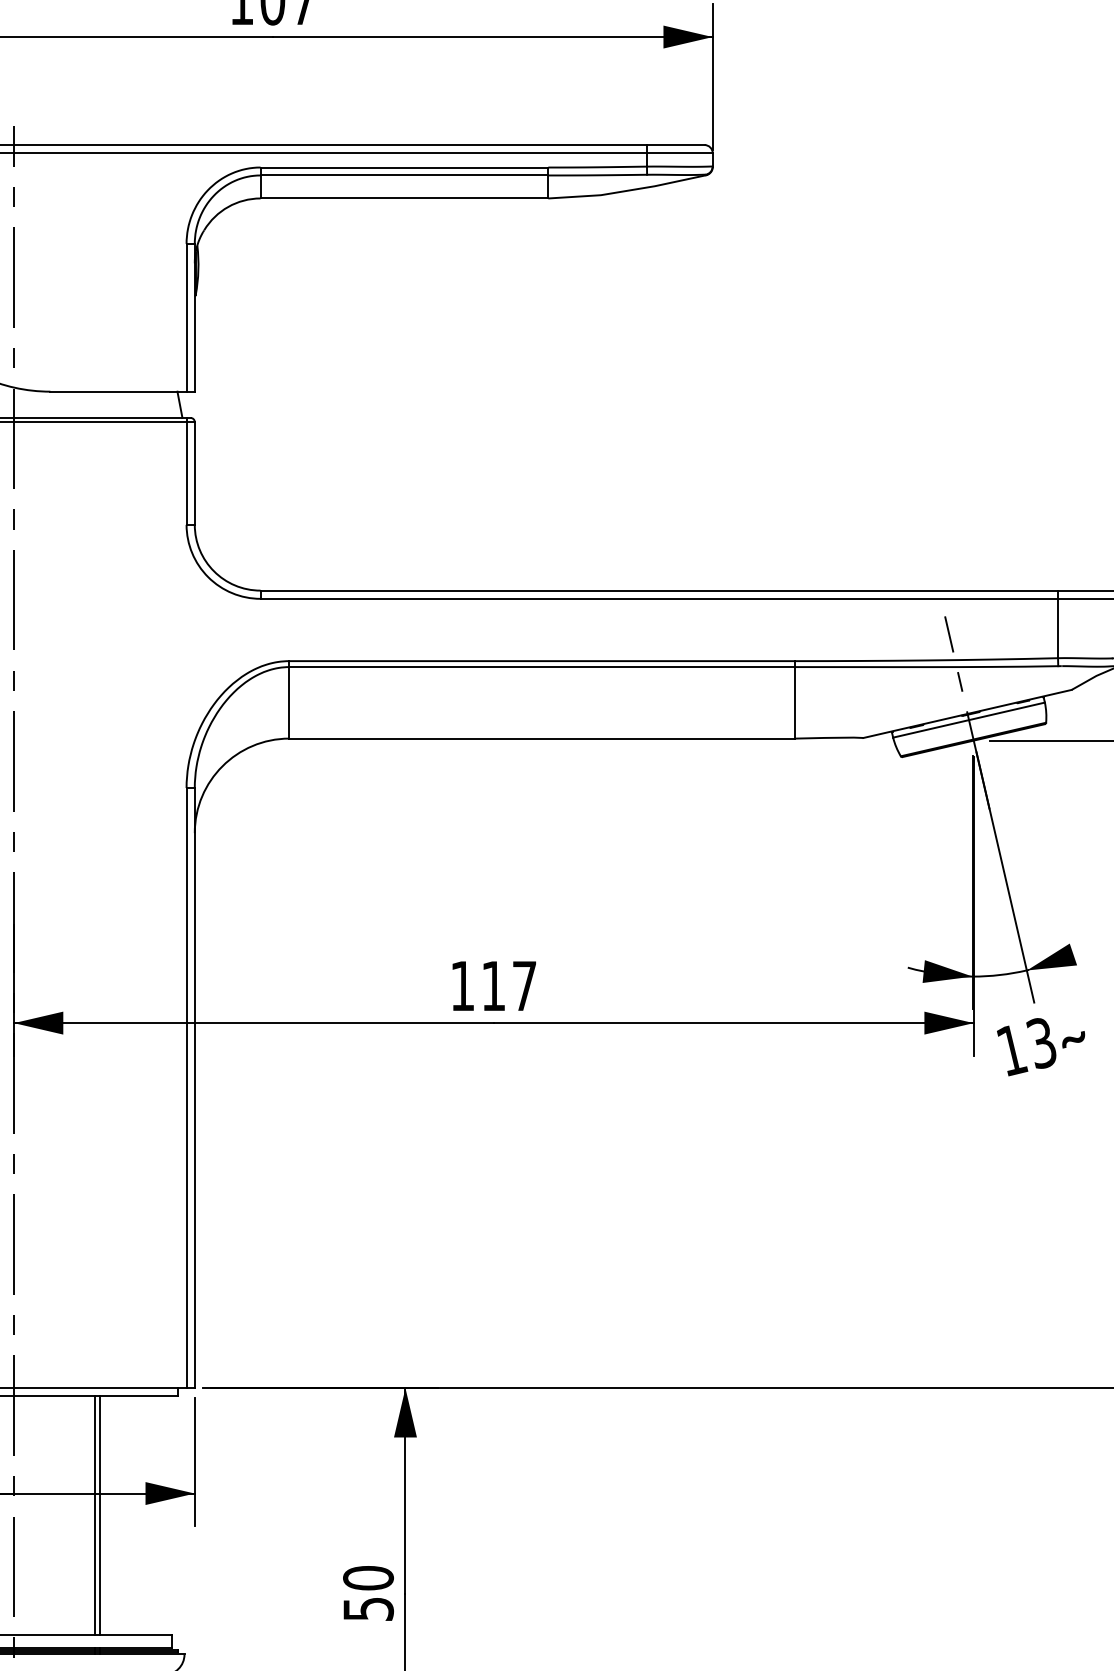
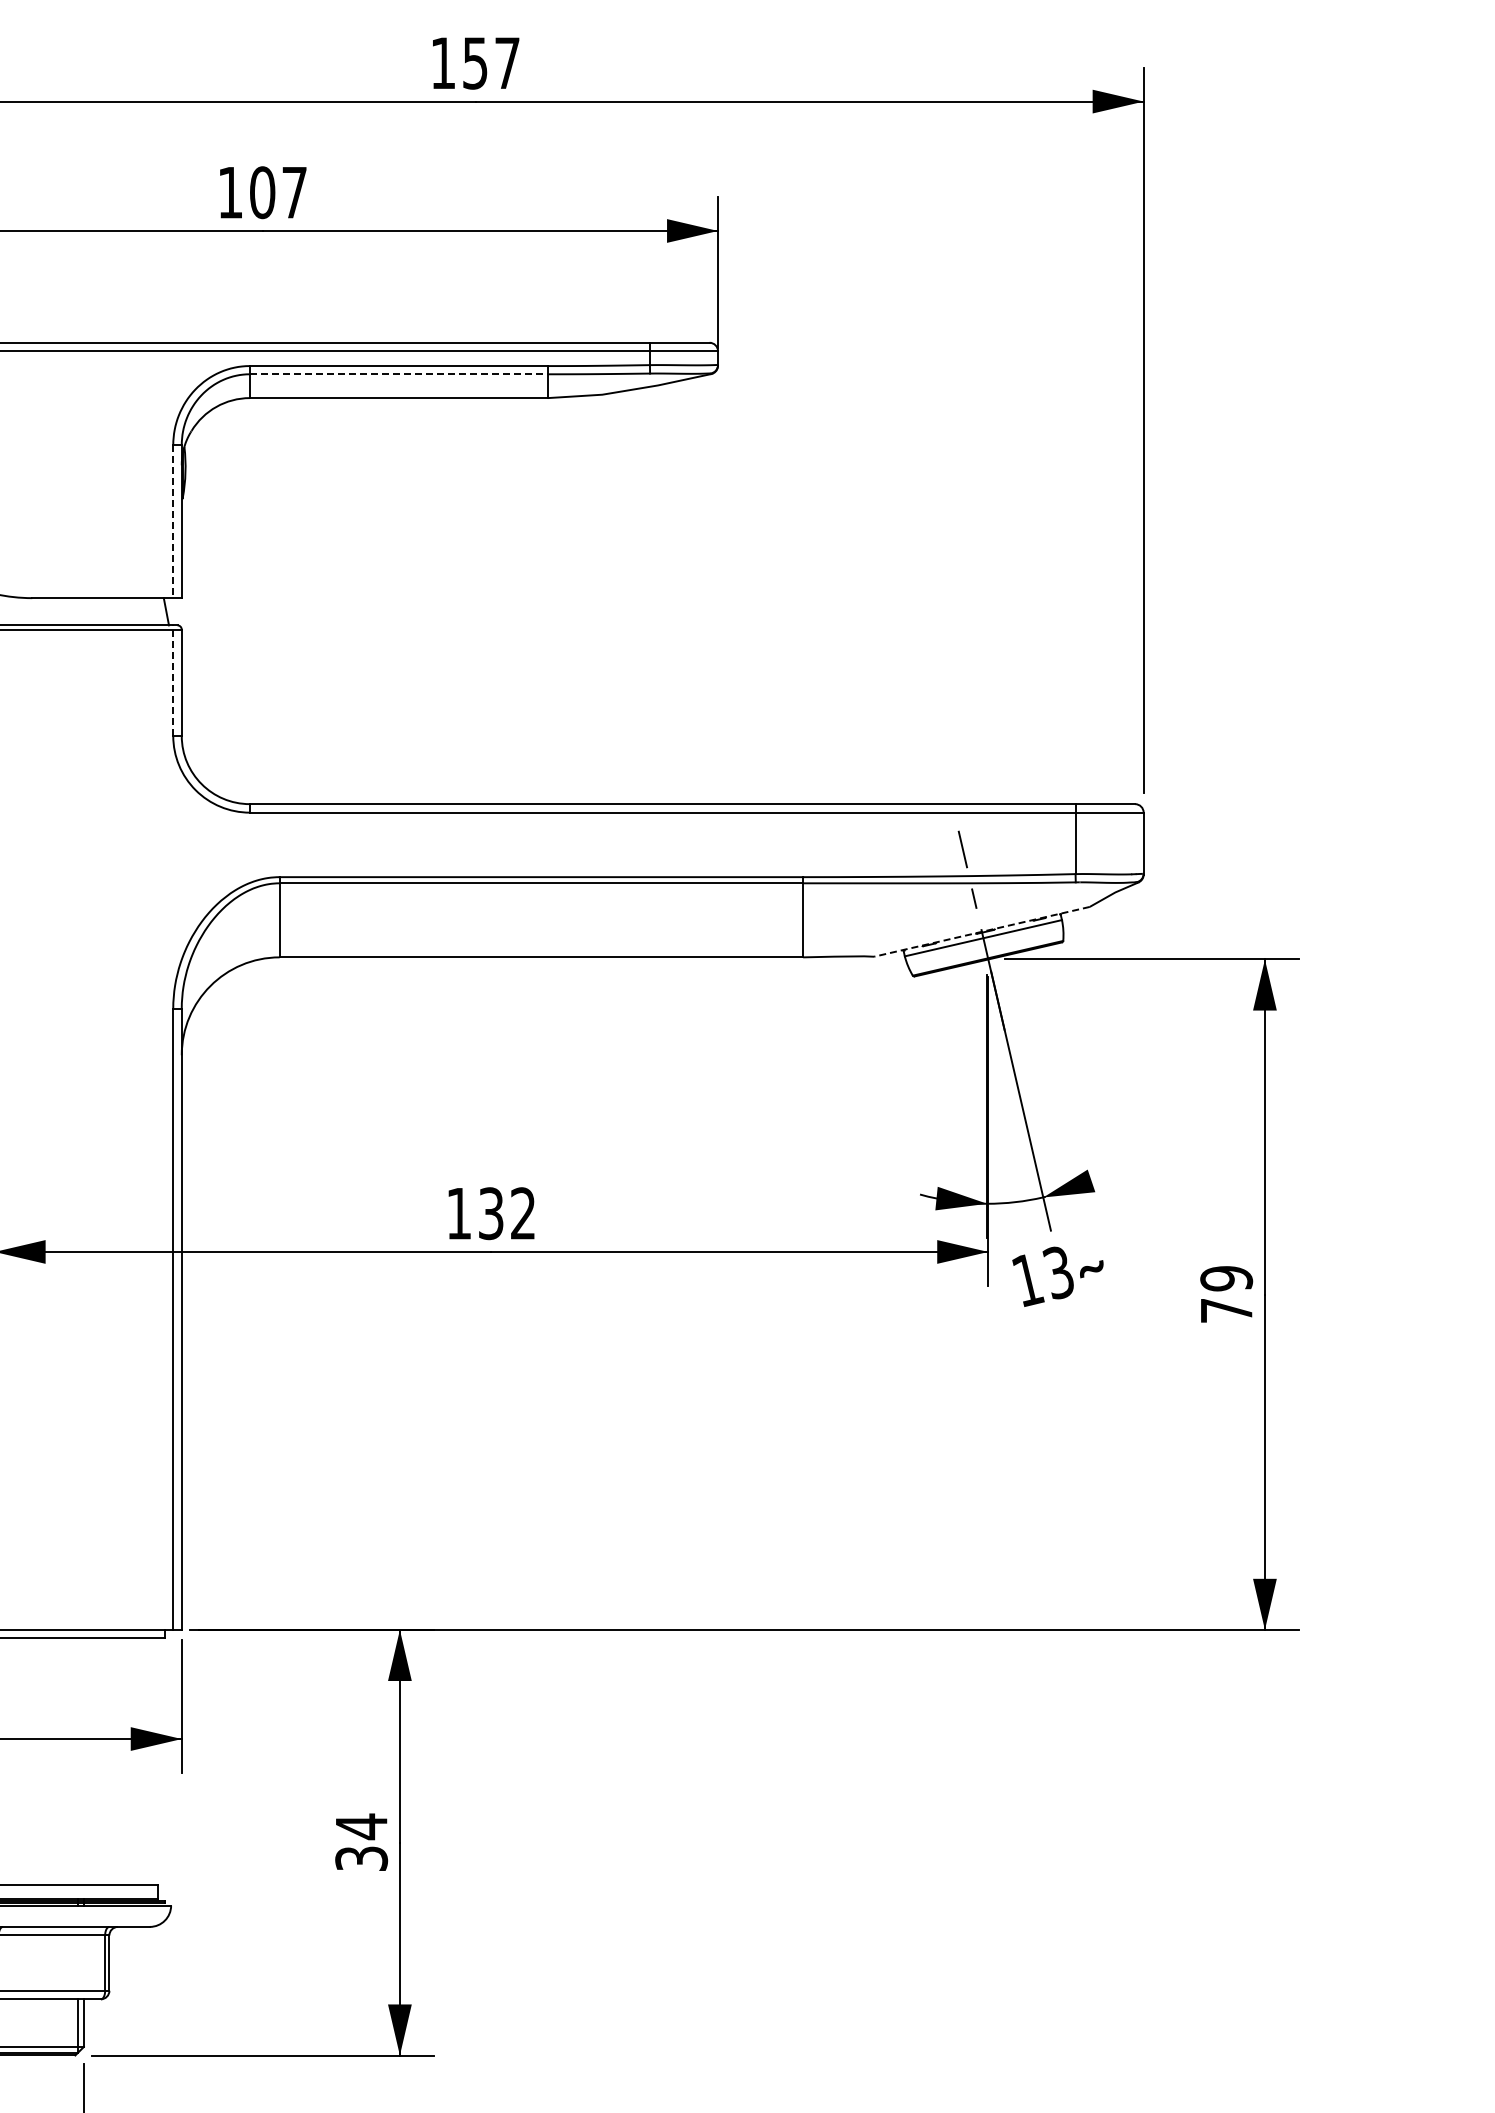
line: (404, 175) -> (398, 374), solid -> dashed
line: (186, 317) -> (173, 521), solid -> dashed
line: (186, 471) -> (173, 680), solid -> dashed
line: (967, 713) -> (981, 931), solid -> dashed
text: (509, 985) -> (507, 1213), 117 -> 132
line: (94, 1515) -> (77, 1761), removed
line: (99, 1515) -> (83, 1761), removed
text: (368, 1592) -> (361, 1841), 50 -> 34

